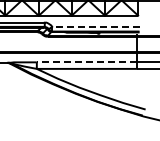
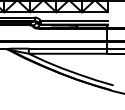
line: (95, 26) -> (74, 20), dashed -> solid
line: (86, 62) -> (67, 48), dashed -> solid

